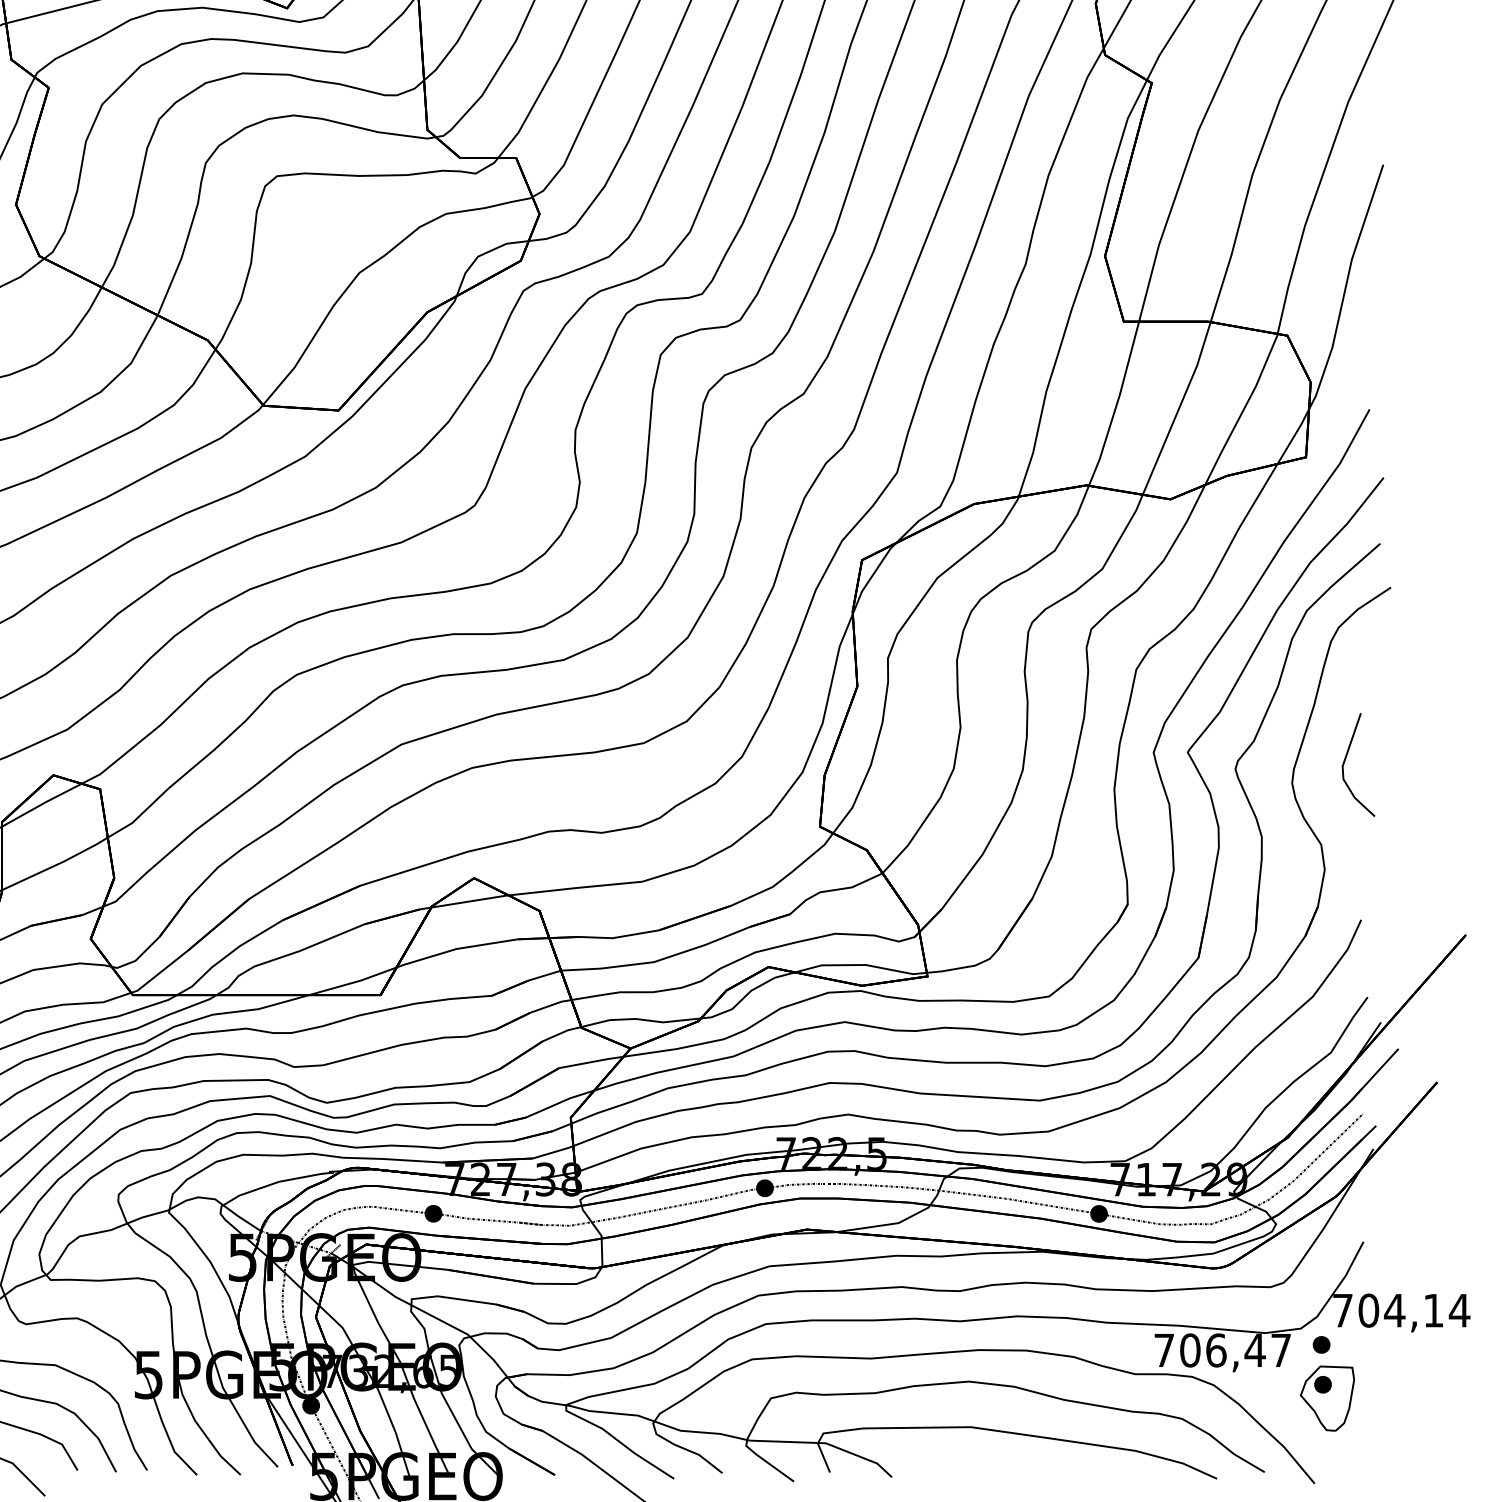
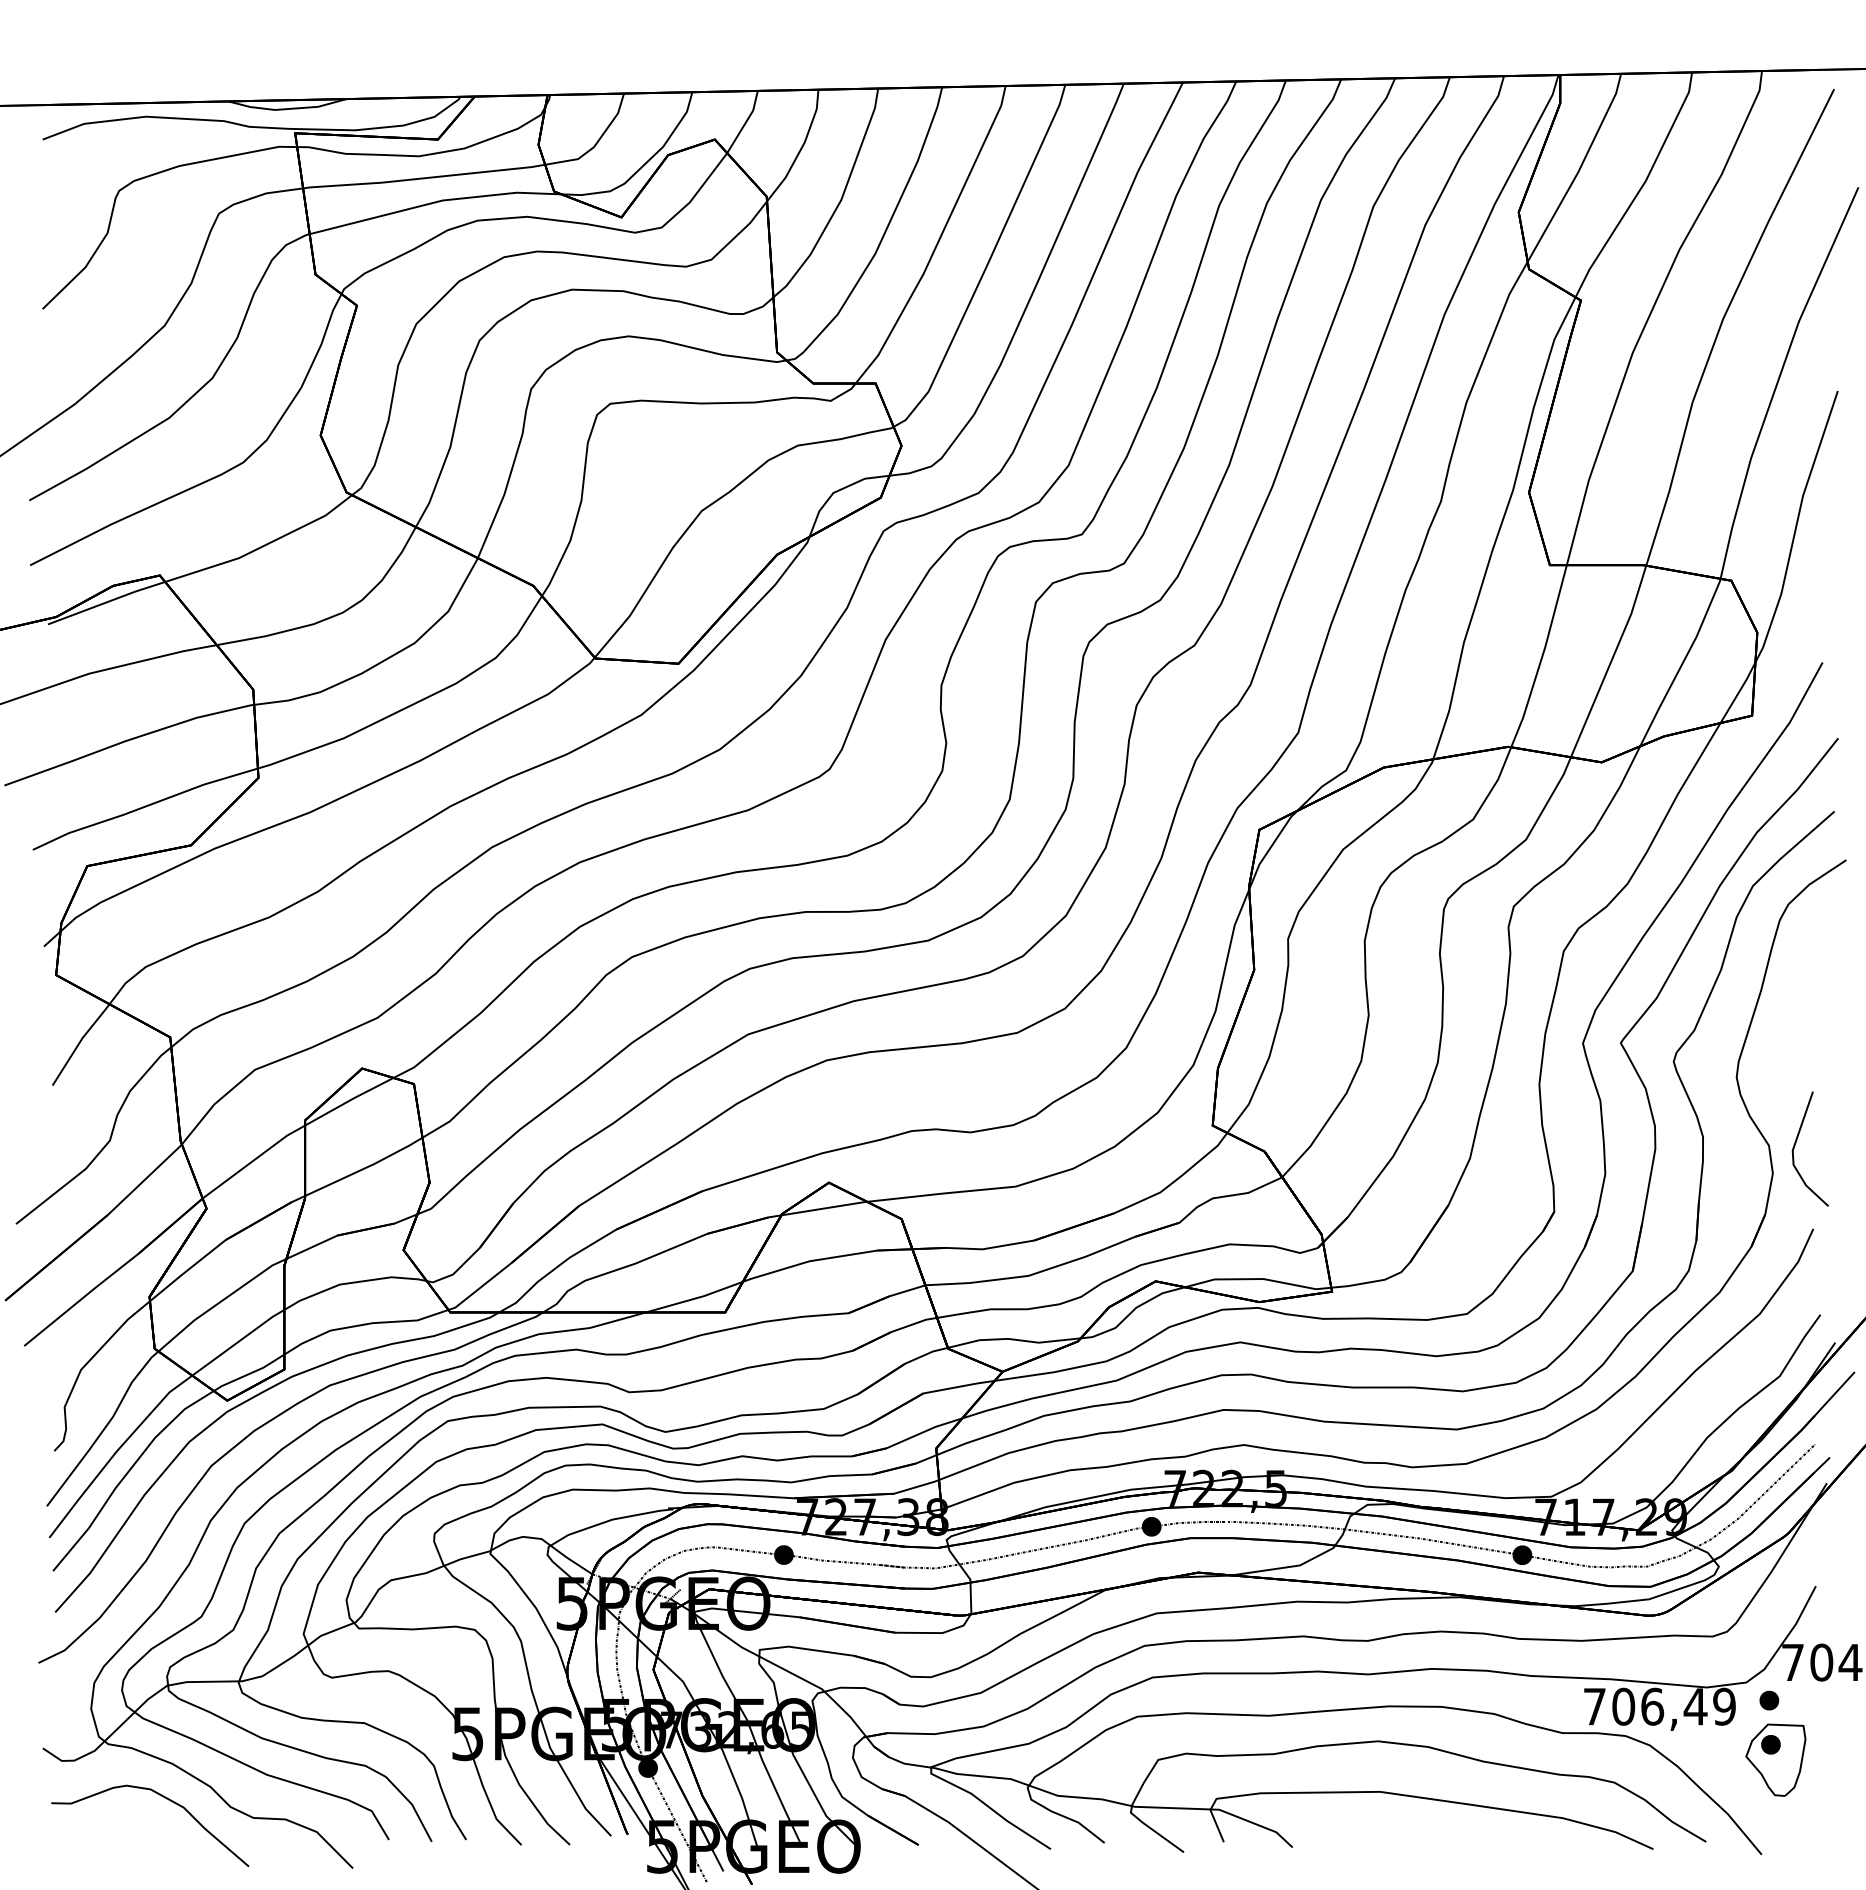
line: (1346, 759) -> (1796, 1143), moved
text: (1281, 1350) -> (1724, 1706), 706,47 -> 706,49

